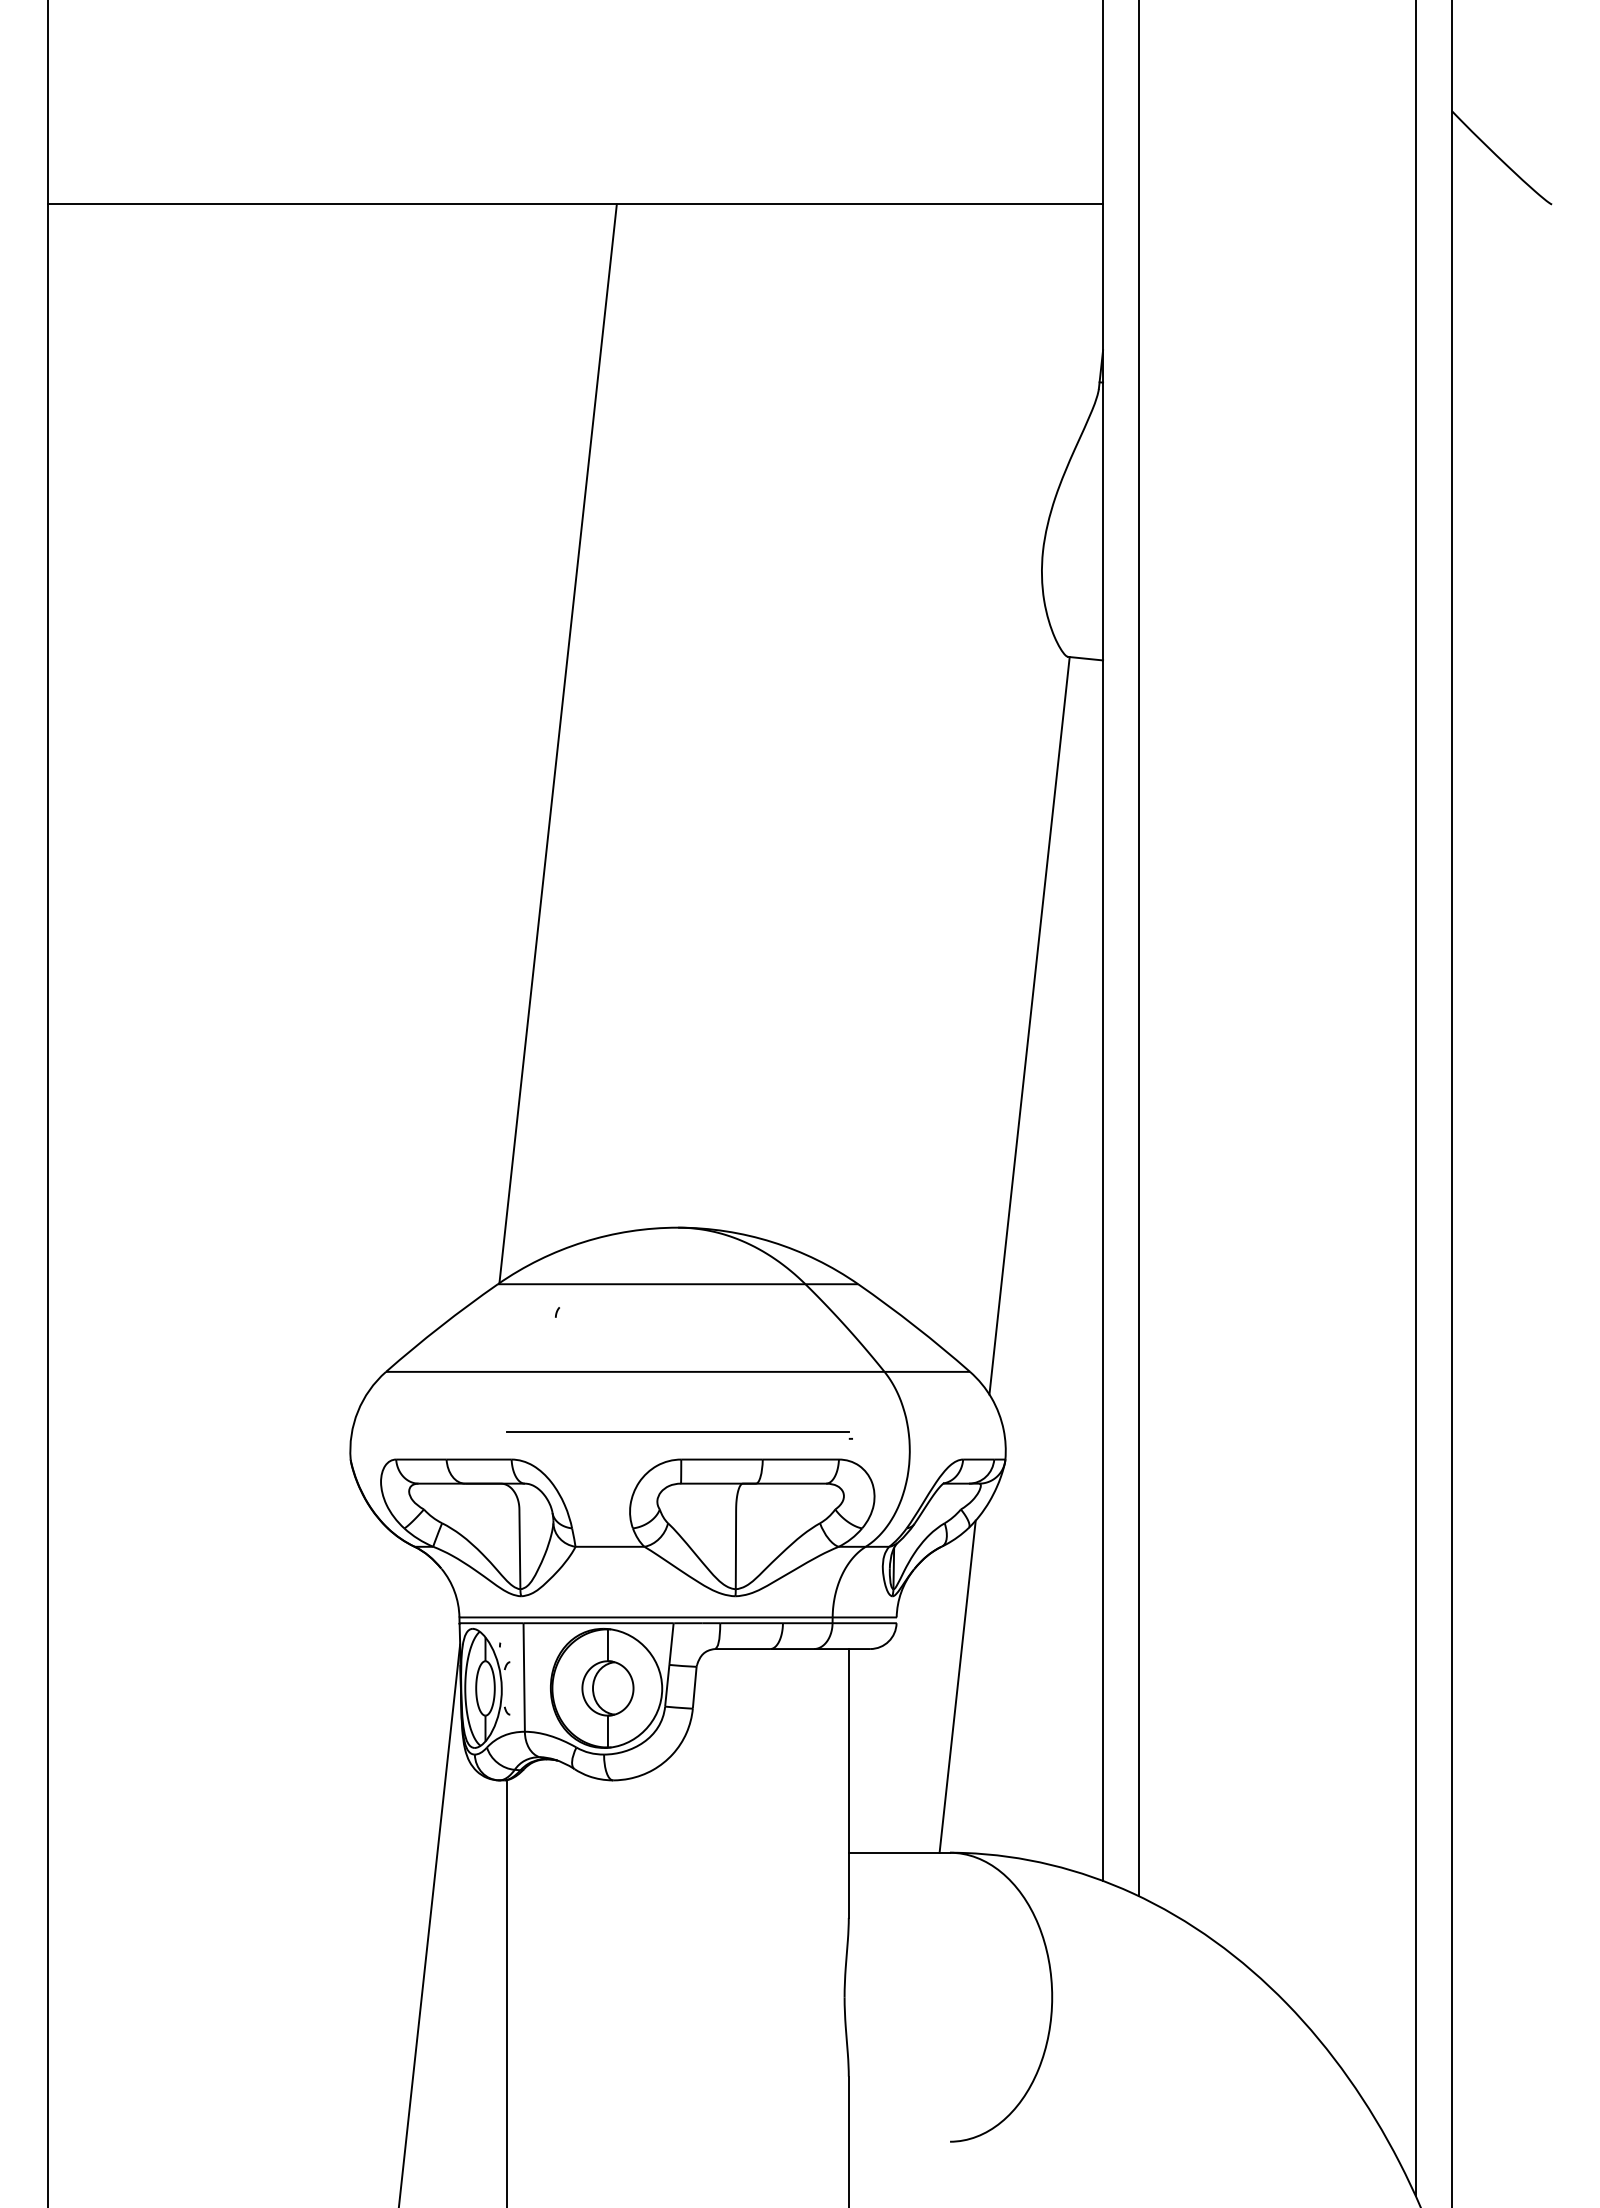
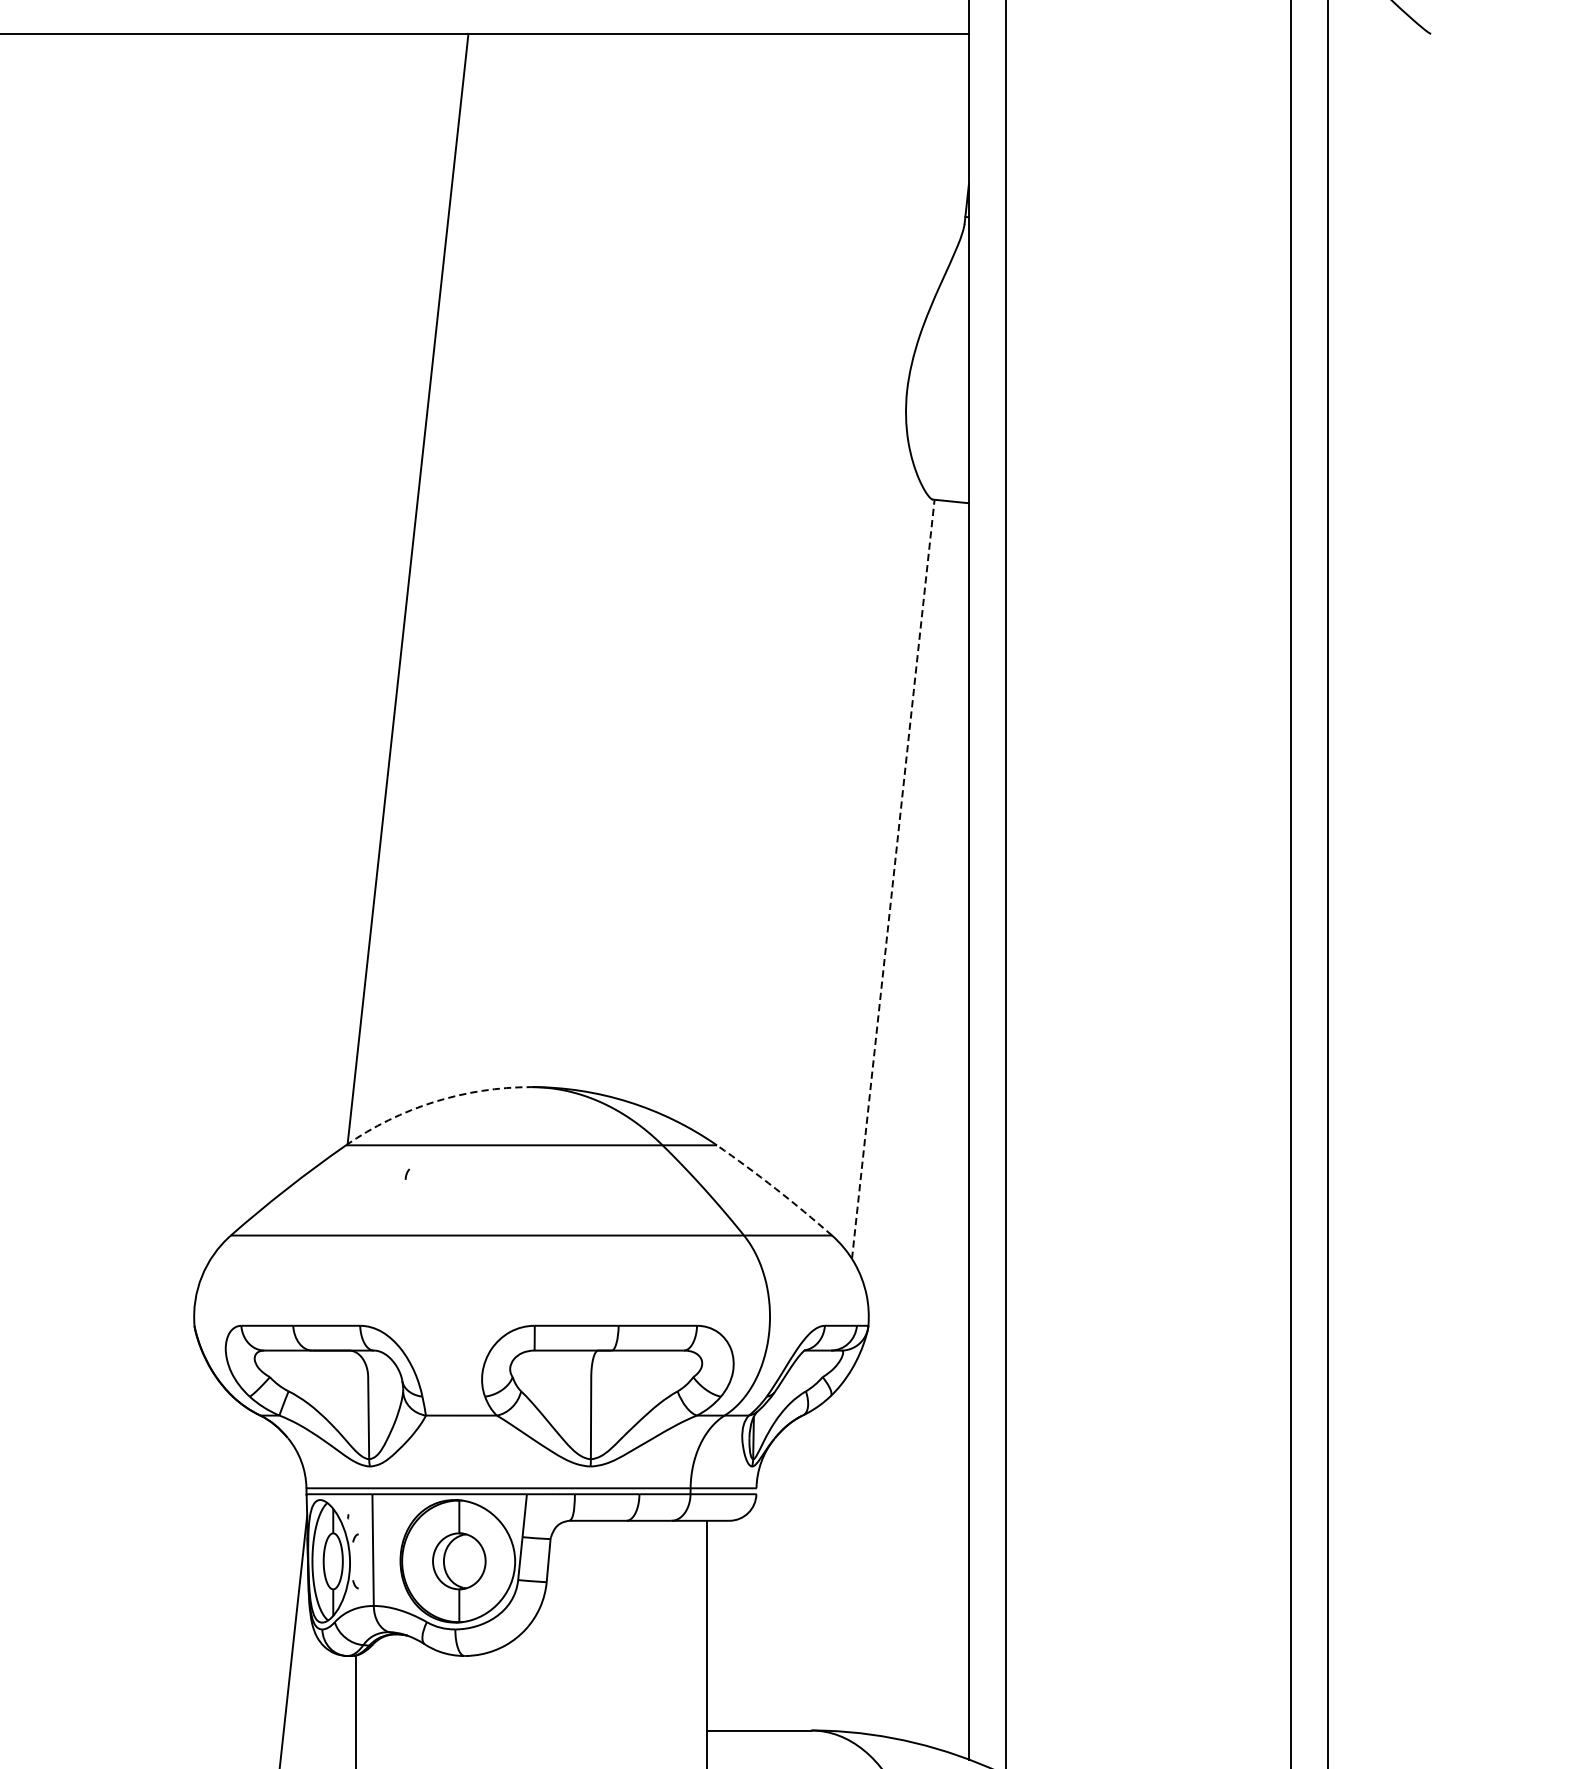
line: (1029, 1025) -> (893, 879), solid -> dashed
arc: (583, 1242) -> (434, 1102), solid -> dashed
arc: (915, 1326) -> (775, 1188), solid -> dashed
part: (679, 1435) -> (532, 1301), removed
line: (957, 1686) -> (819, 1559), removed

